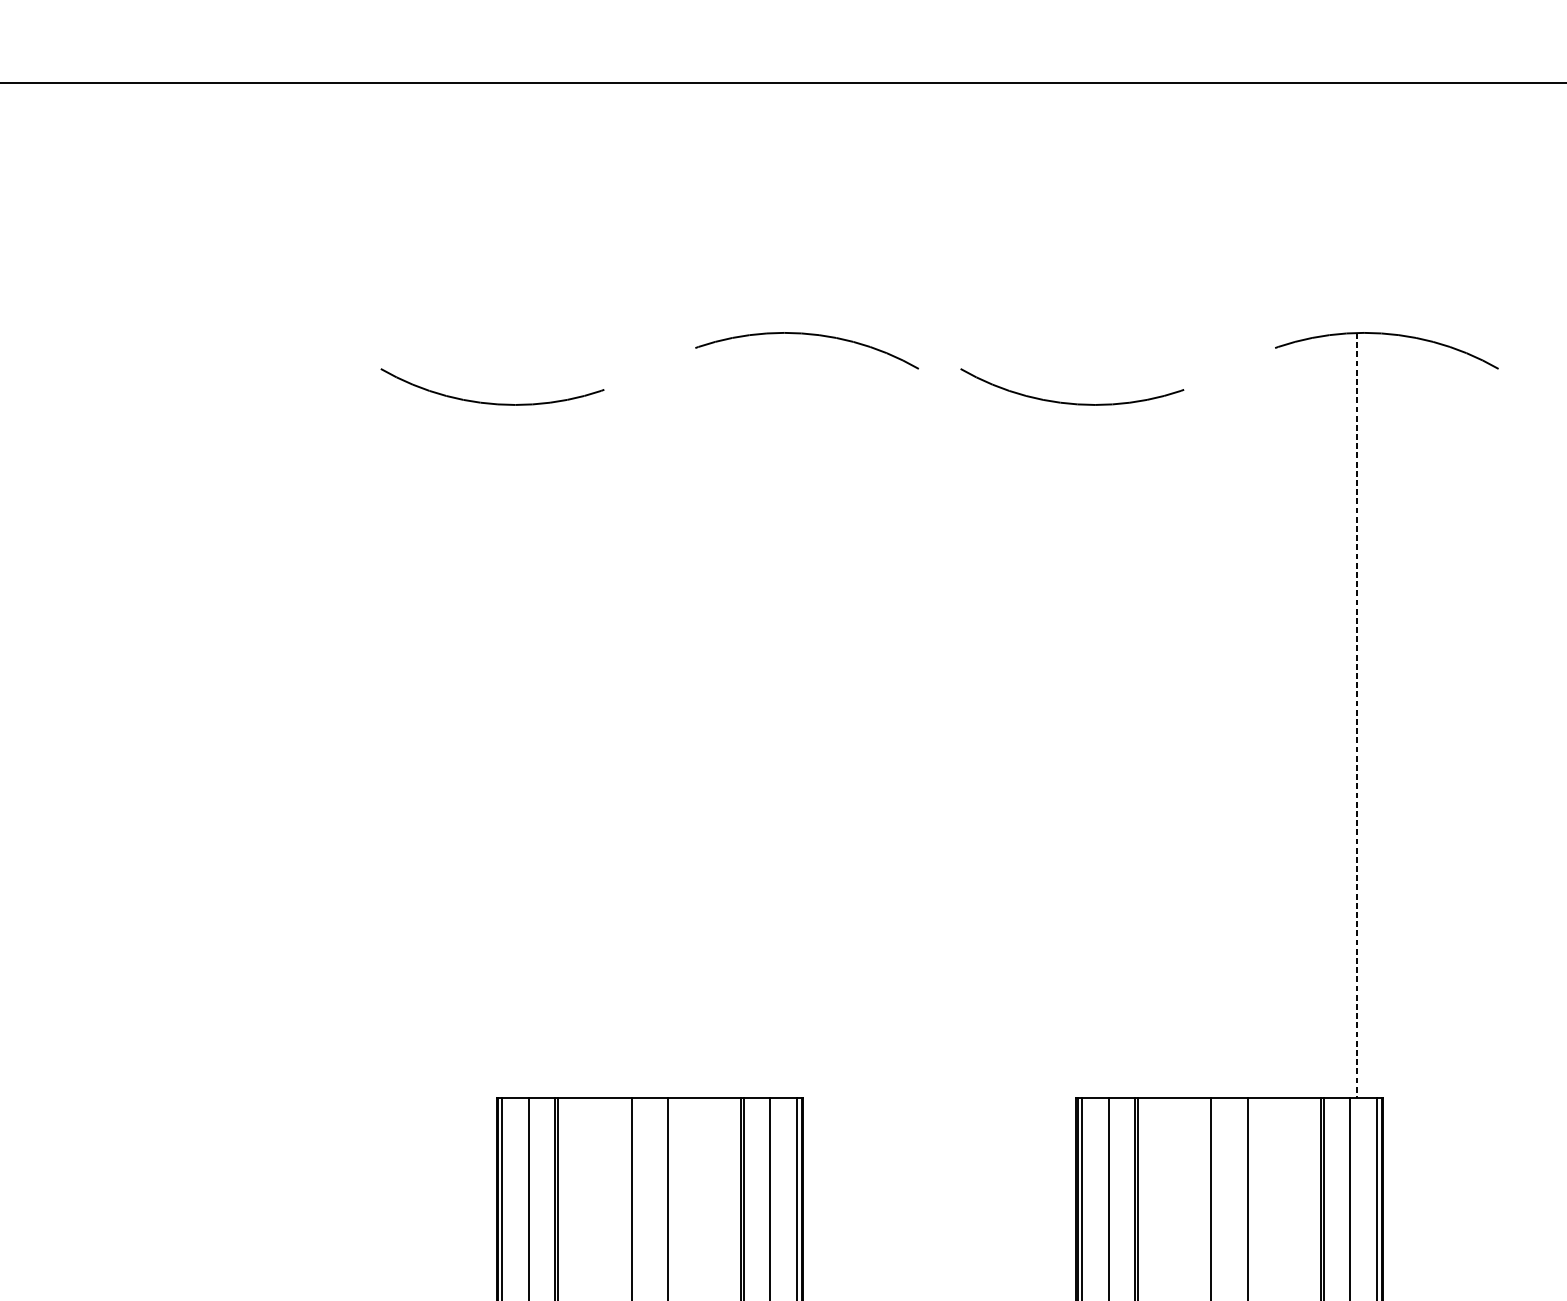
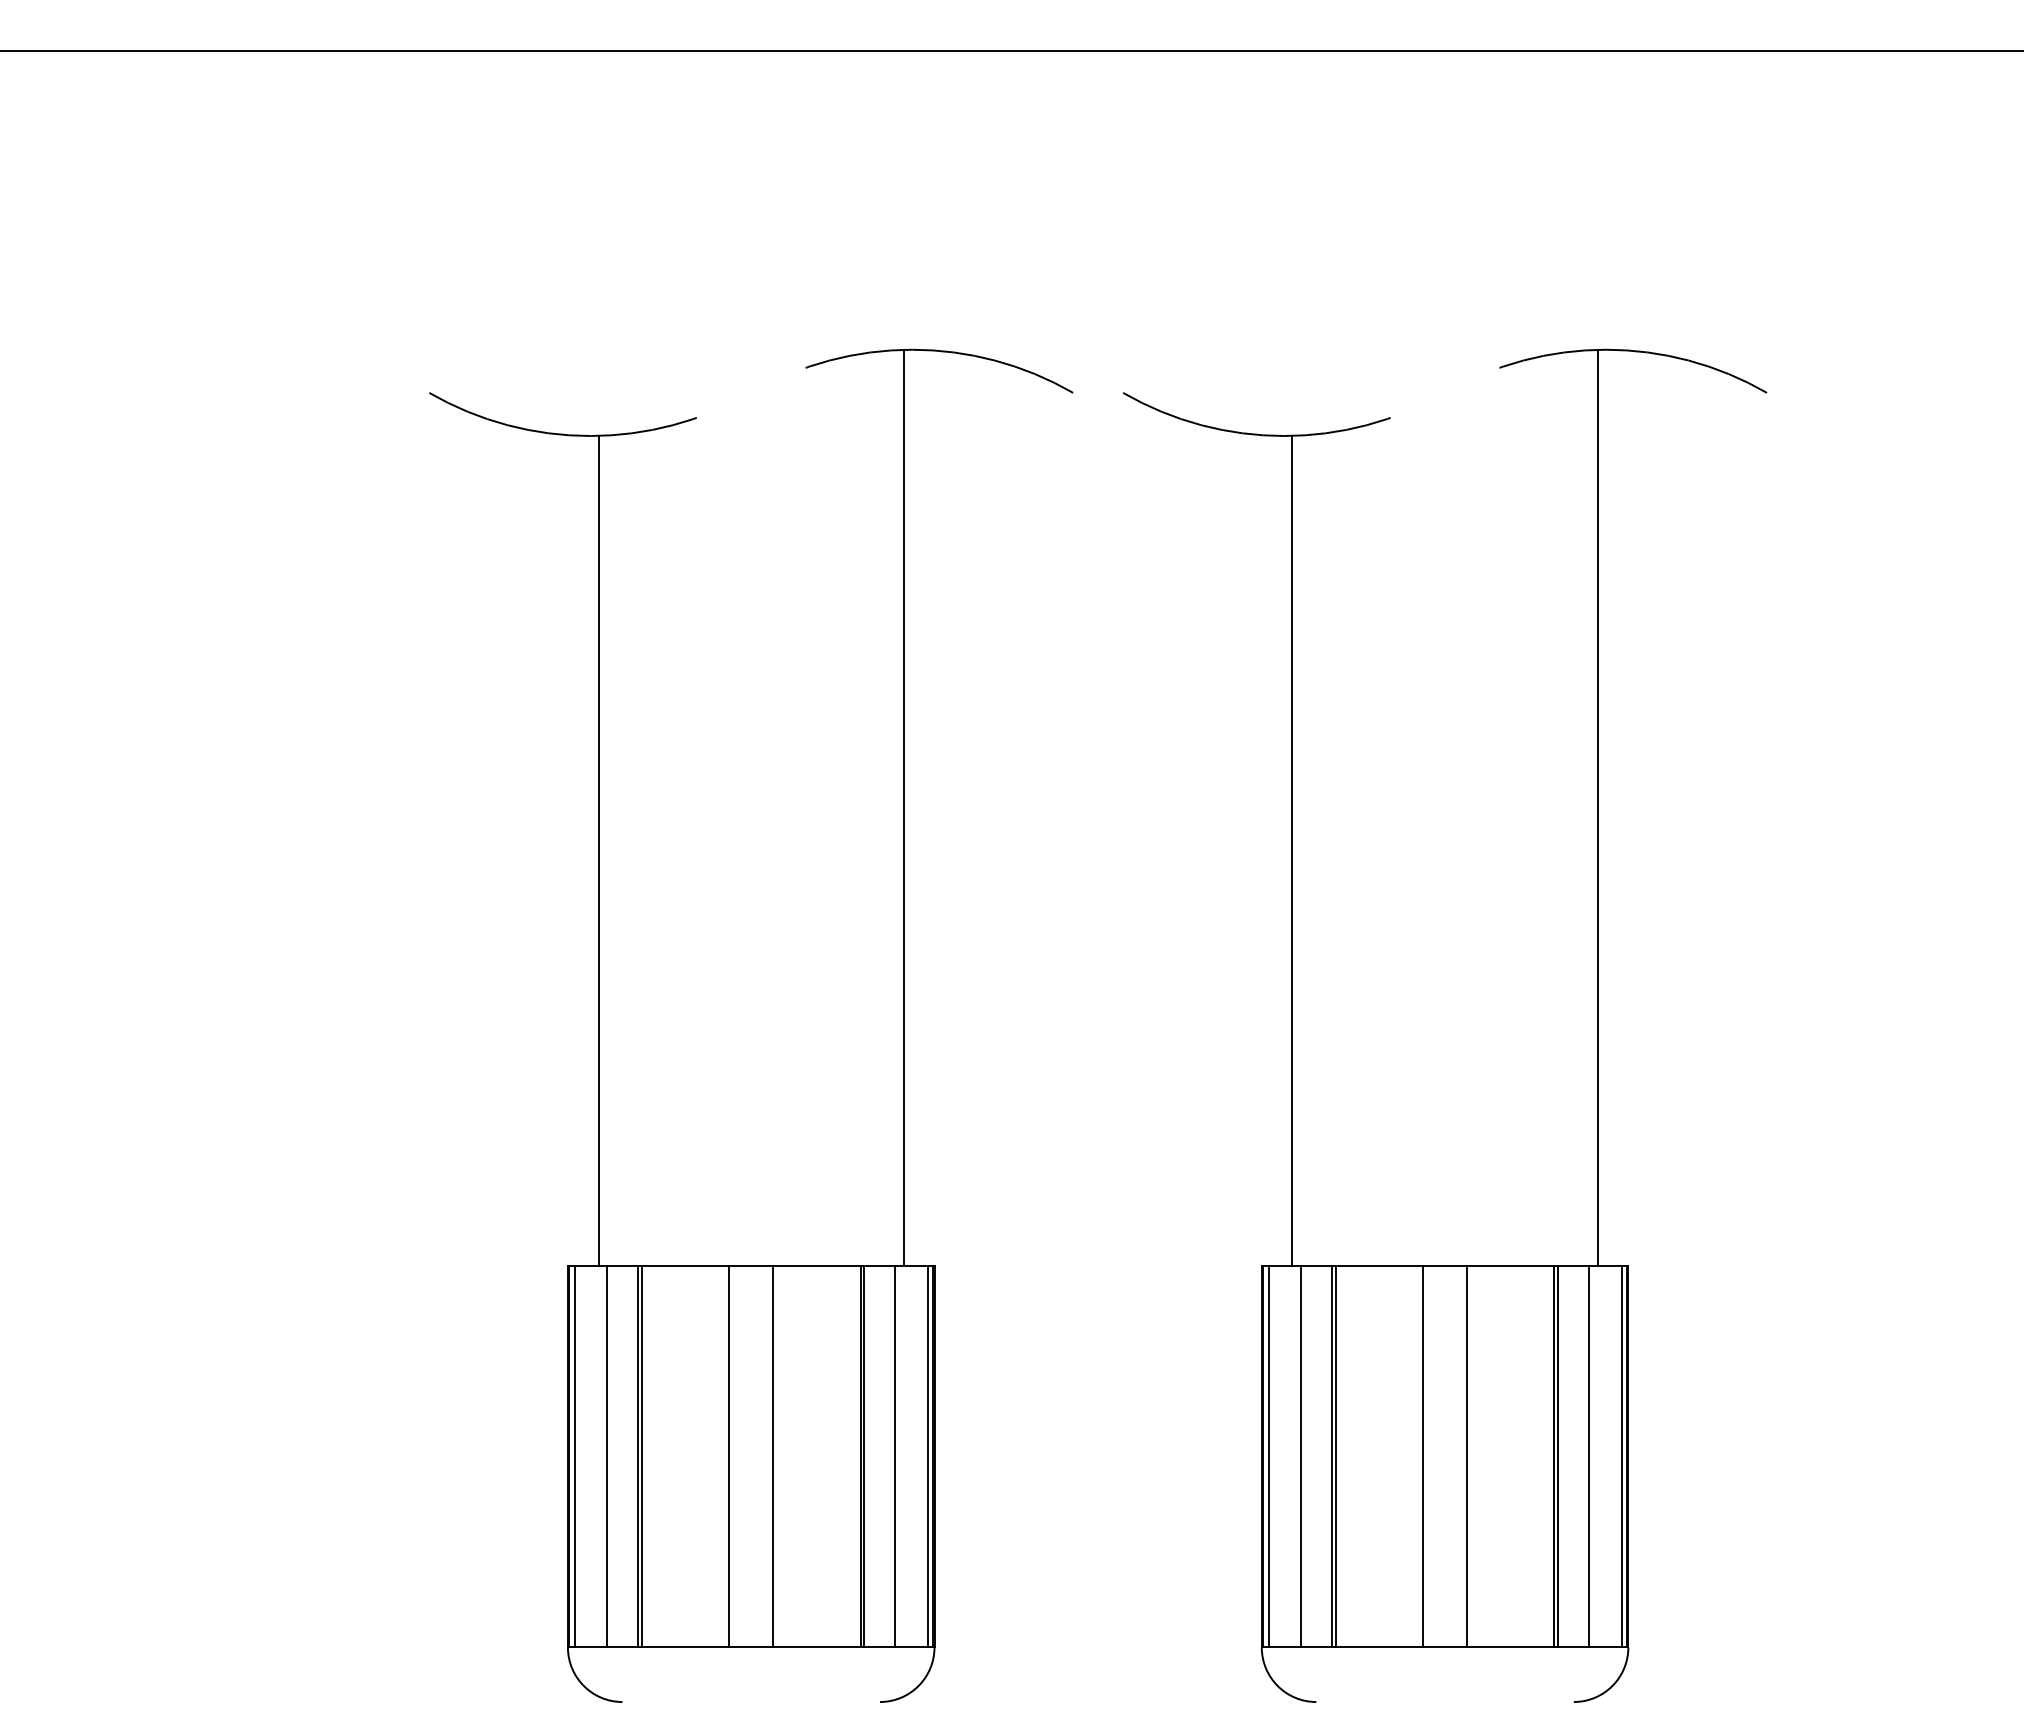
line: (777, 715) -> (903, 807), added
line: (1356, 715) -> (1597, 807), dashed -> solid
line: (522, 751) -> (598, 850), added
line: (1102, 751) -> (1292, 850), added

